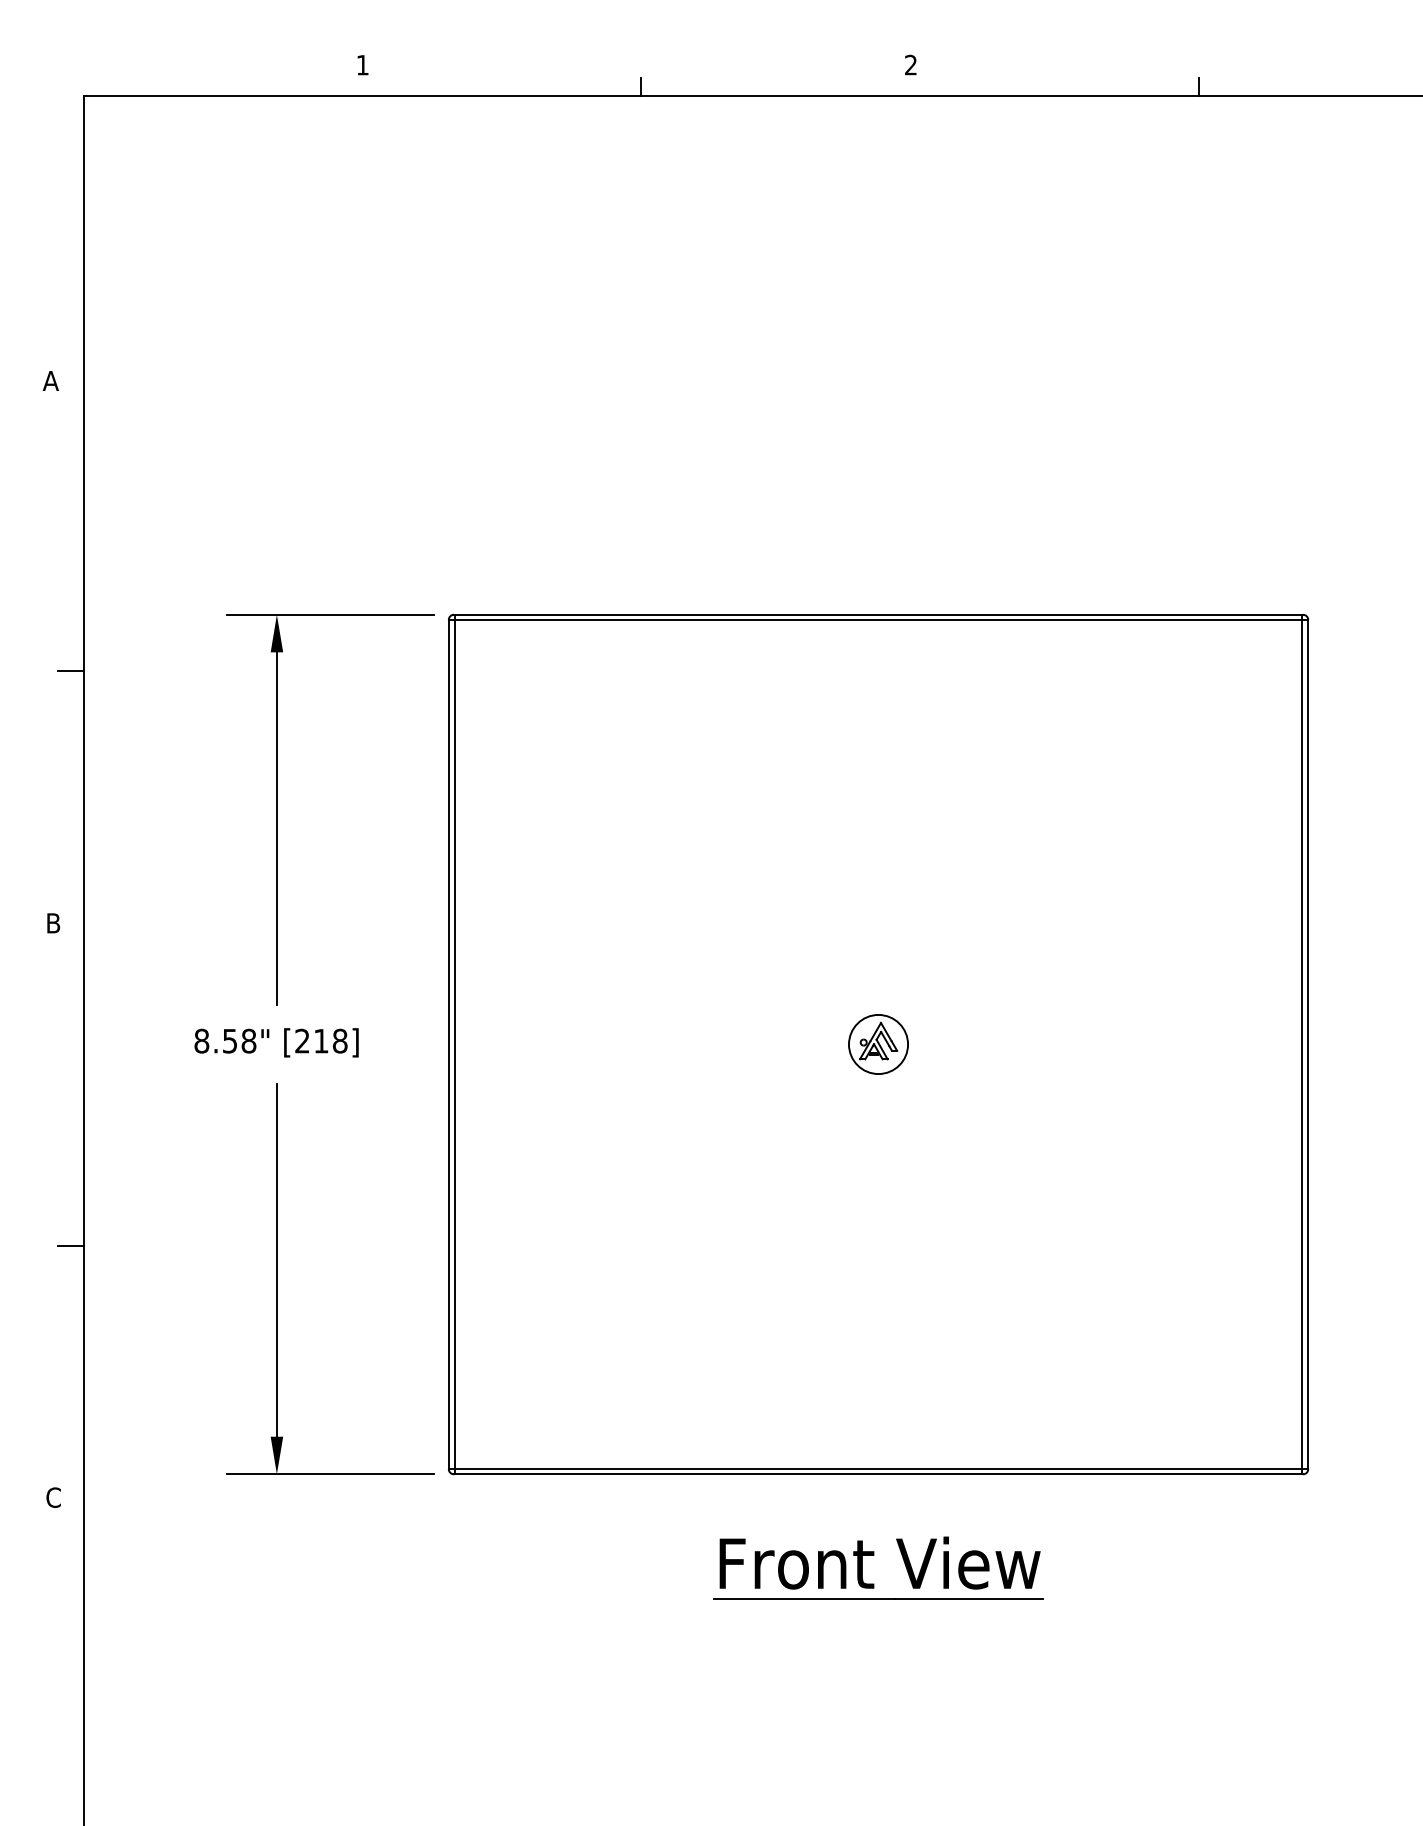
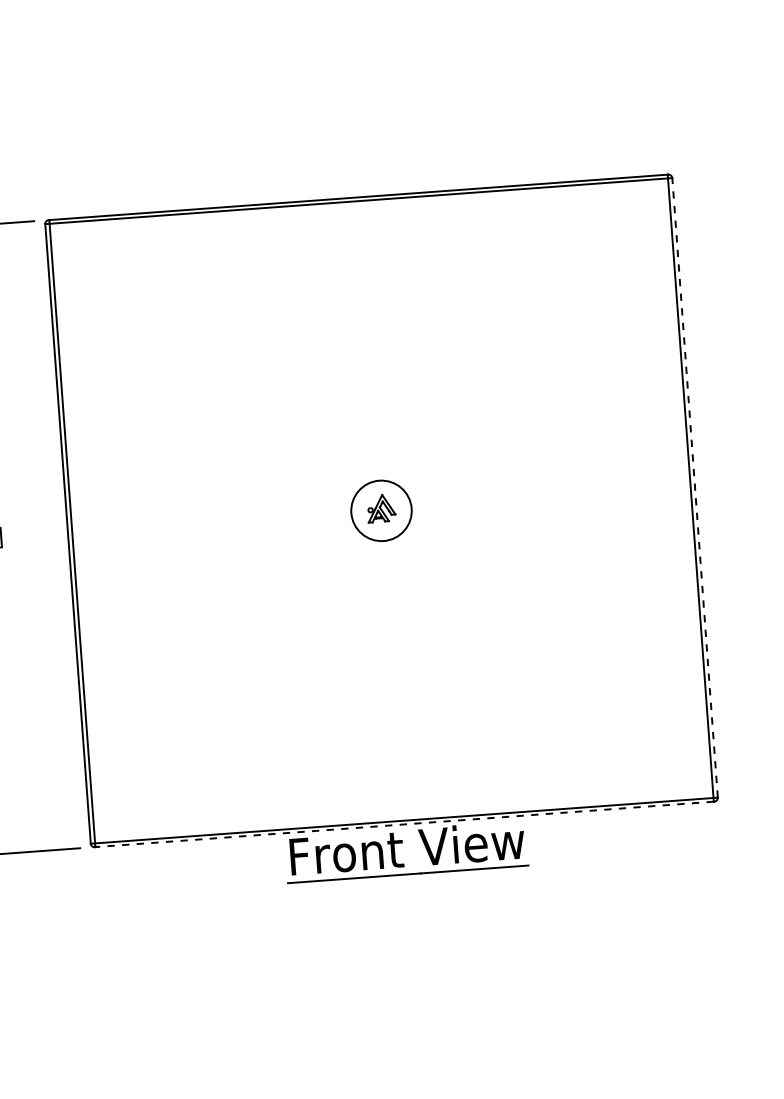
circle: (878, 1044) -> (381, 510), size x1.4
line: (1308, 1044) -> (695, 487), solid -> dashed
line: (878, 1474) -> (404, 824), solid -> dashed
part: (874, 1555) -> (402, 843), moved

